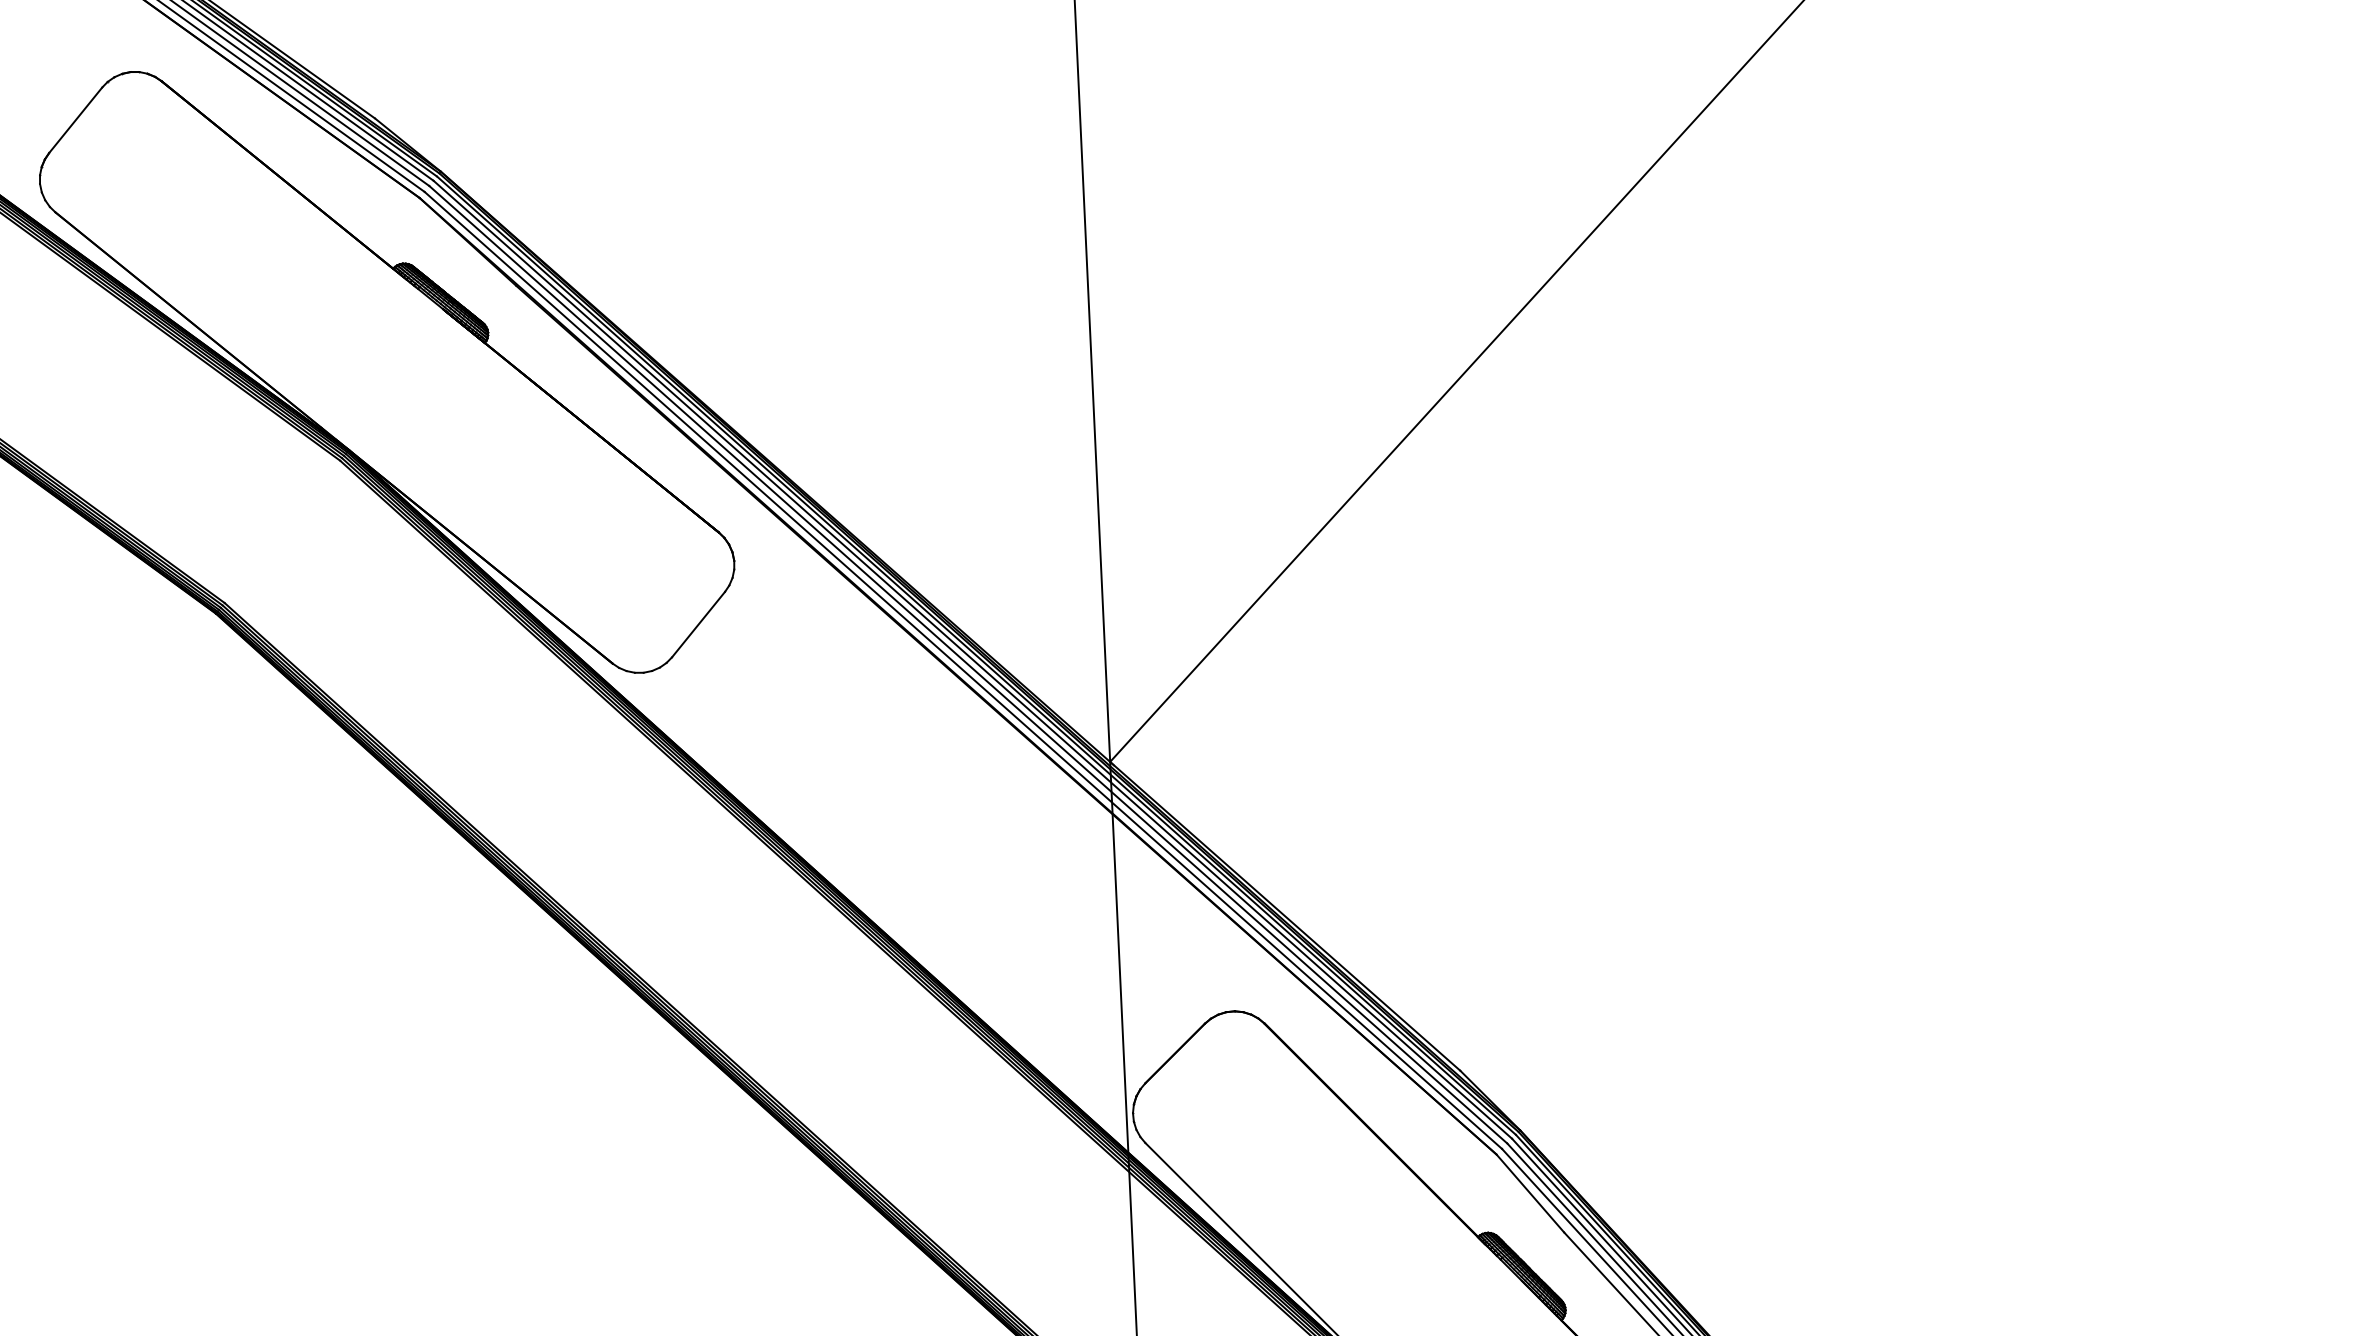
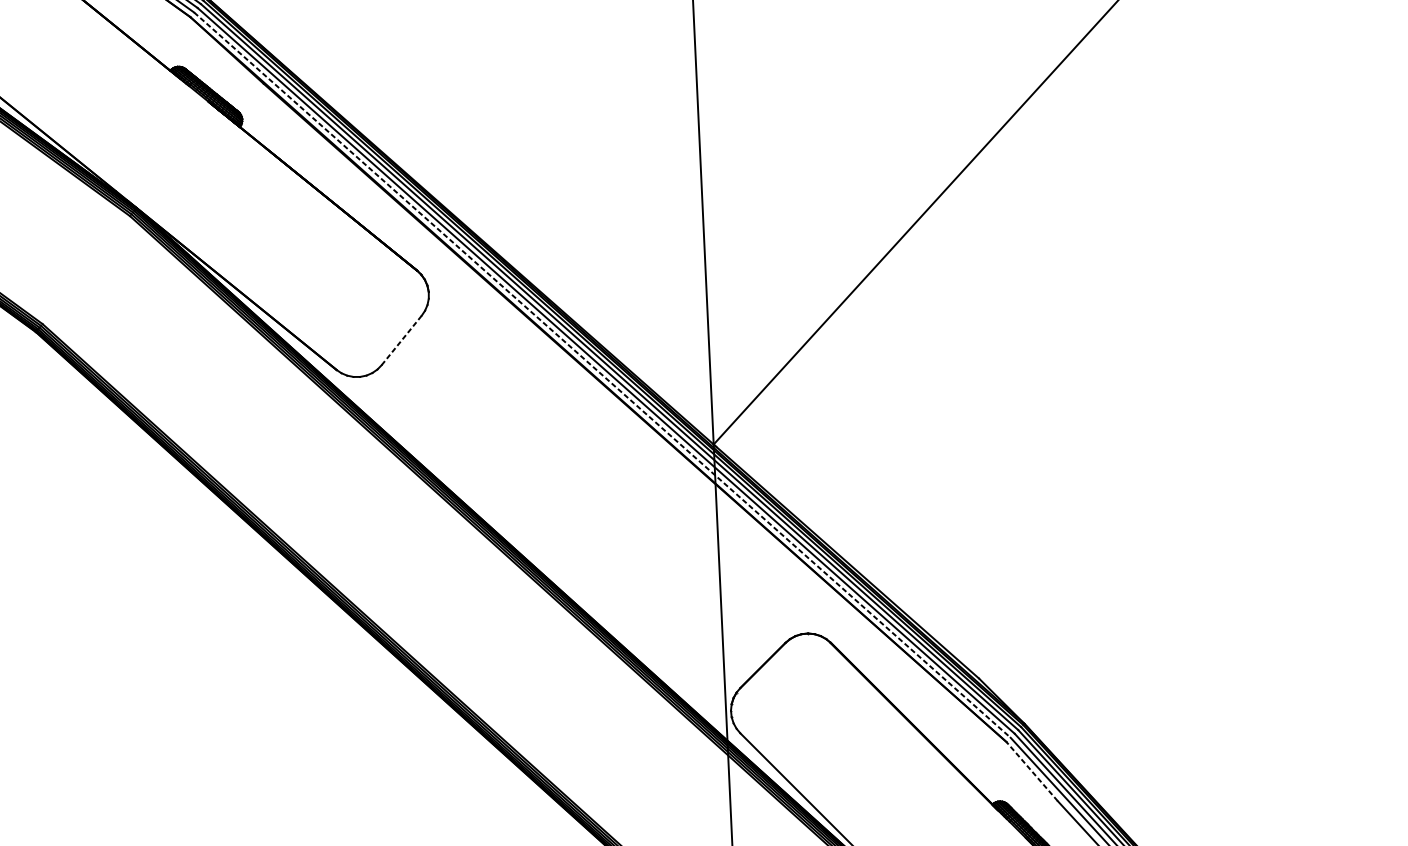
line: (698, 624) -> (401, 340), solid -> dashed
line: (963, 670) -> (602, 375), solid -> dashed
line: (1530, 1193) -> (1032, 771), solid -> dashed

